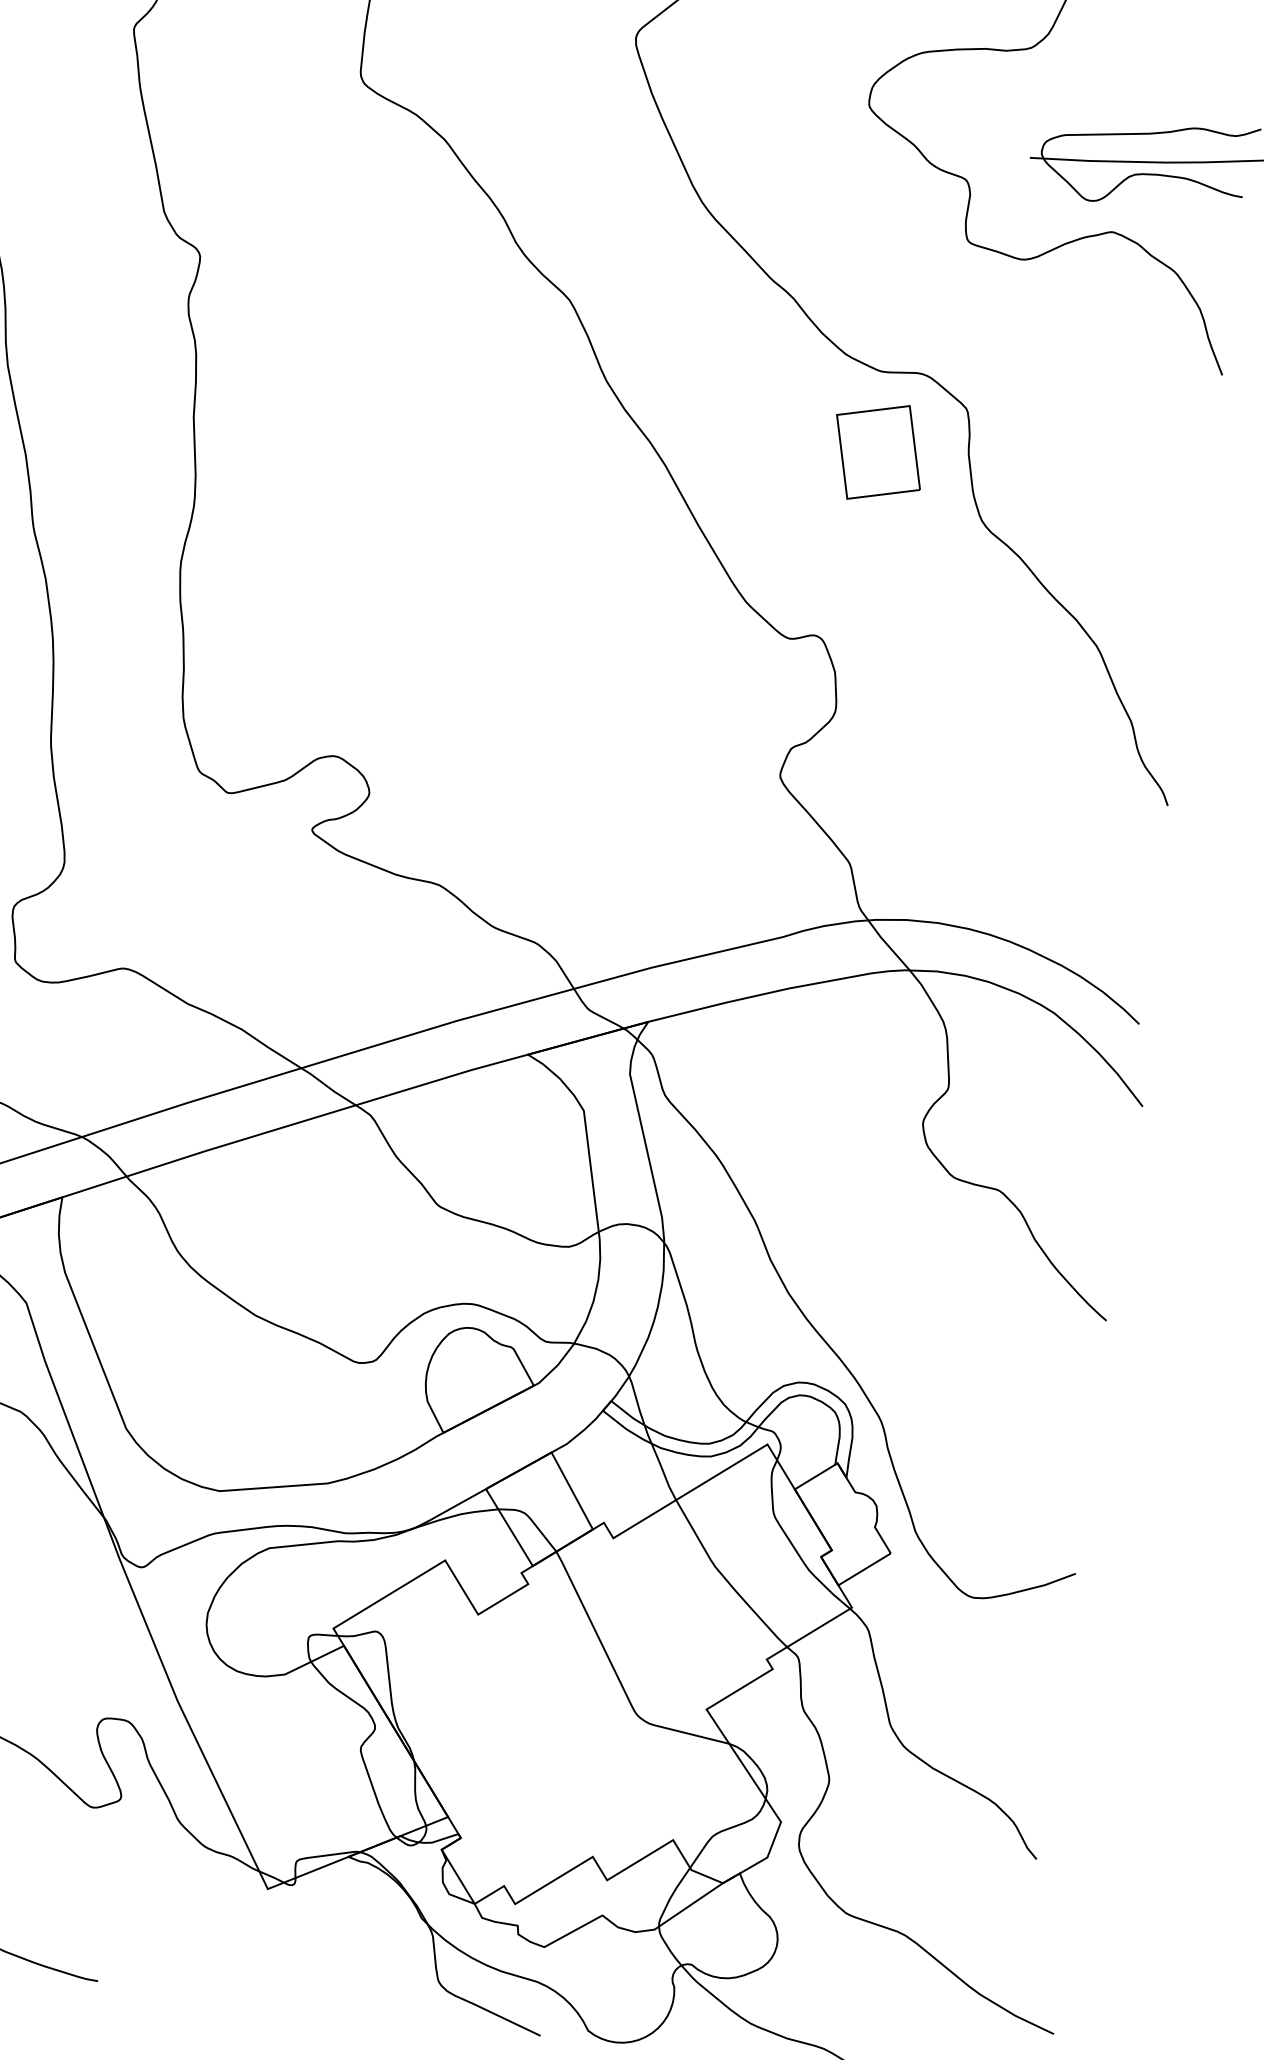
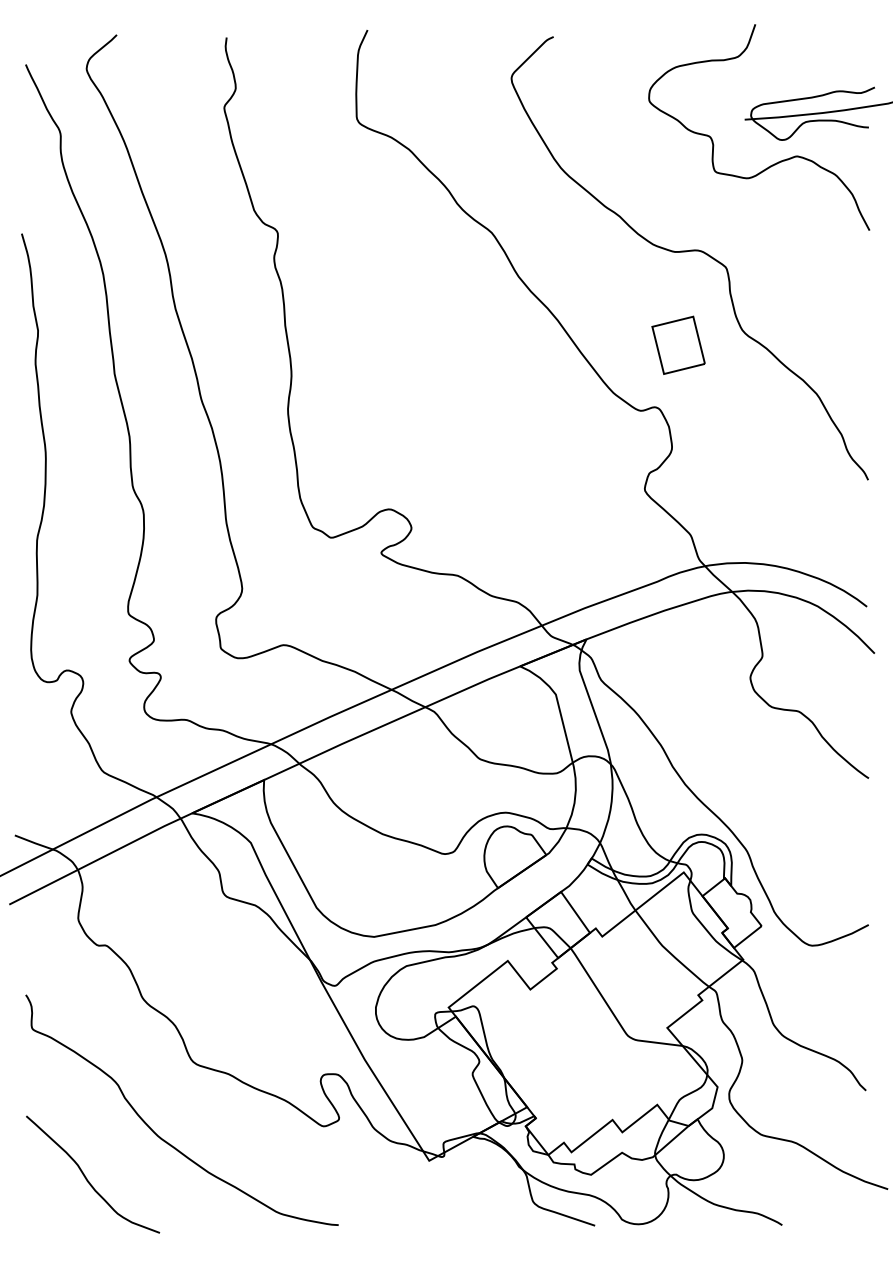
part: (878, 450) -> (678, 344), moved

